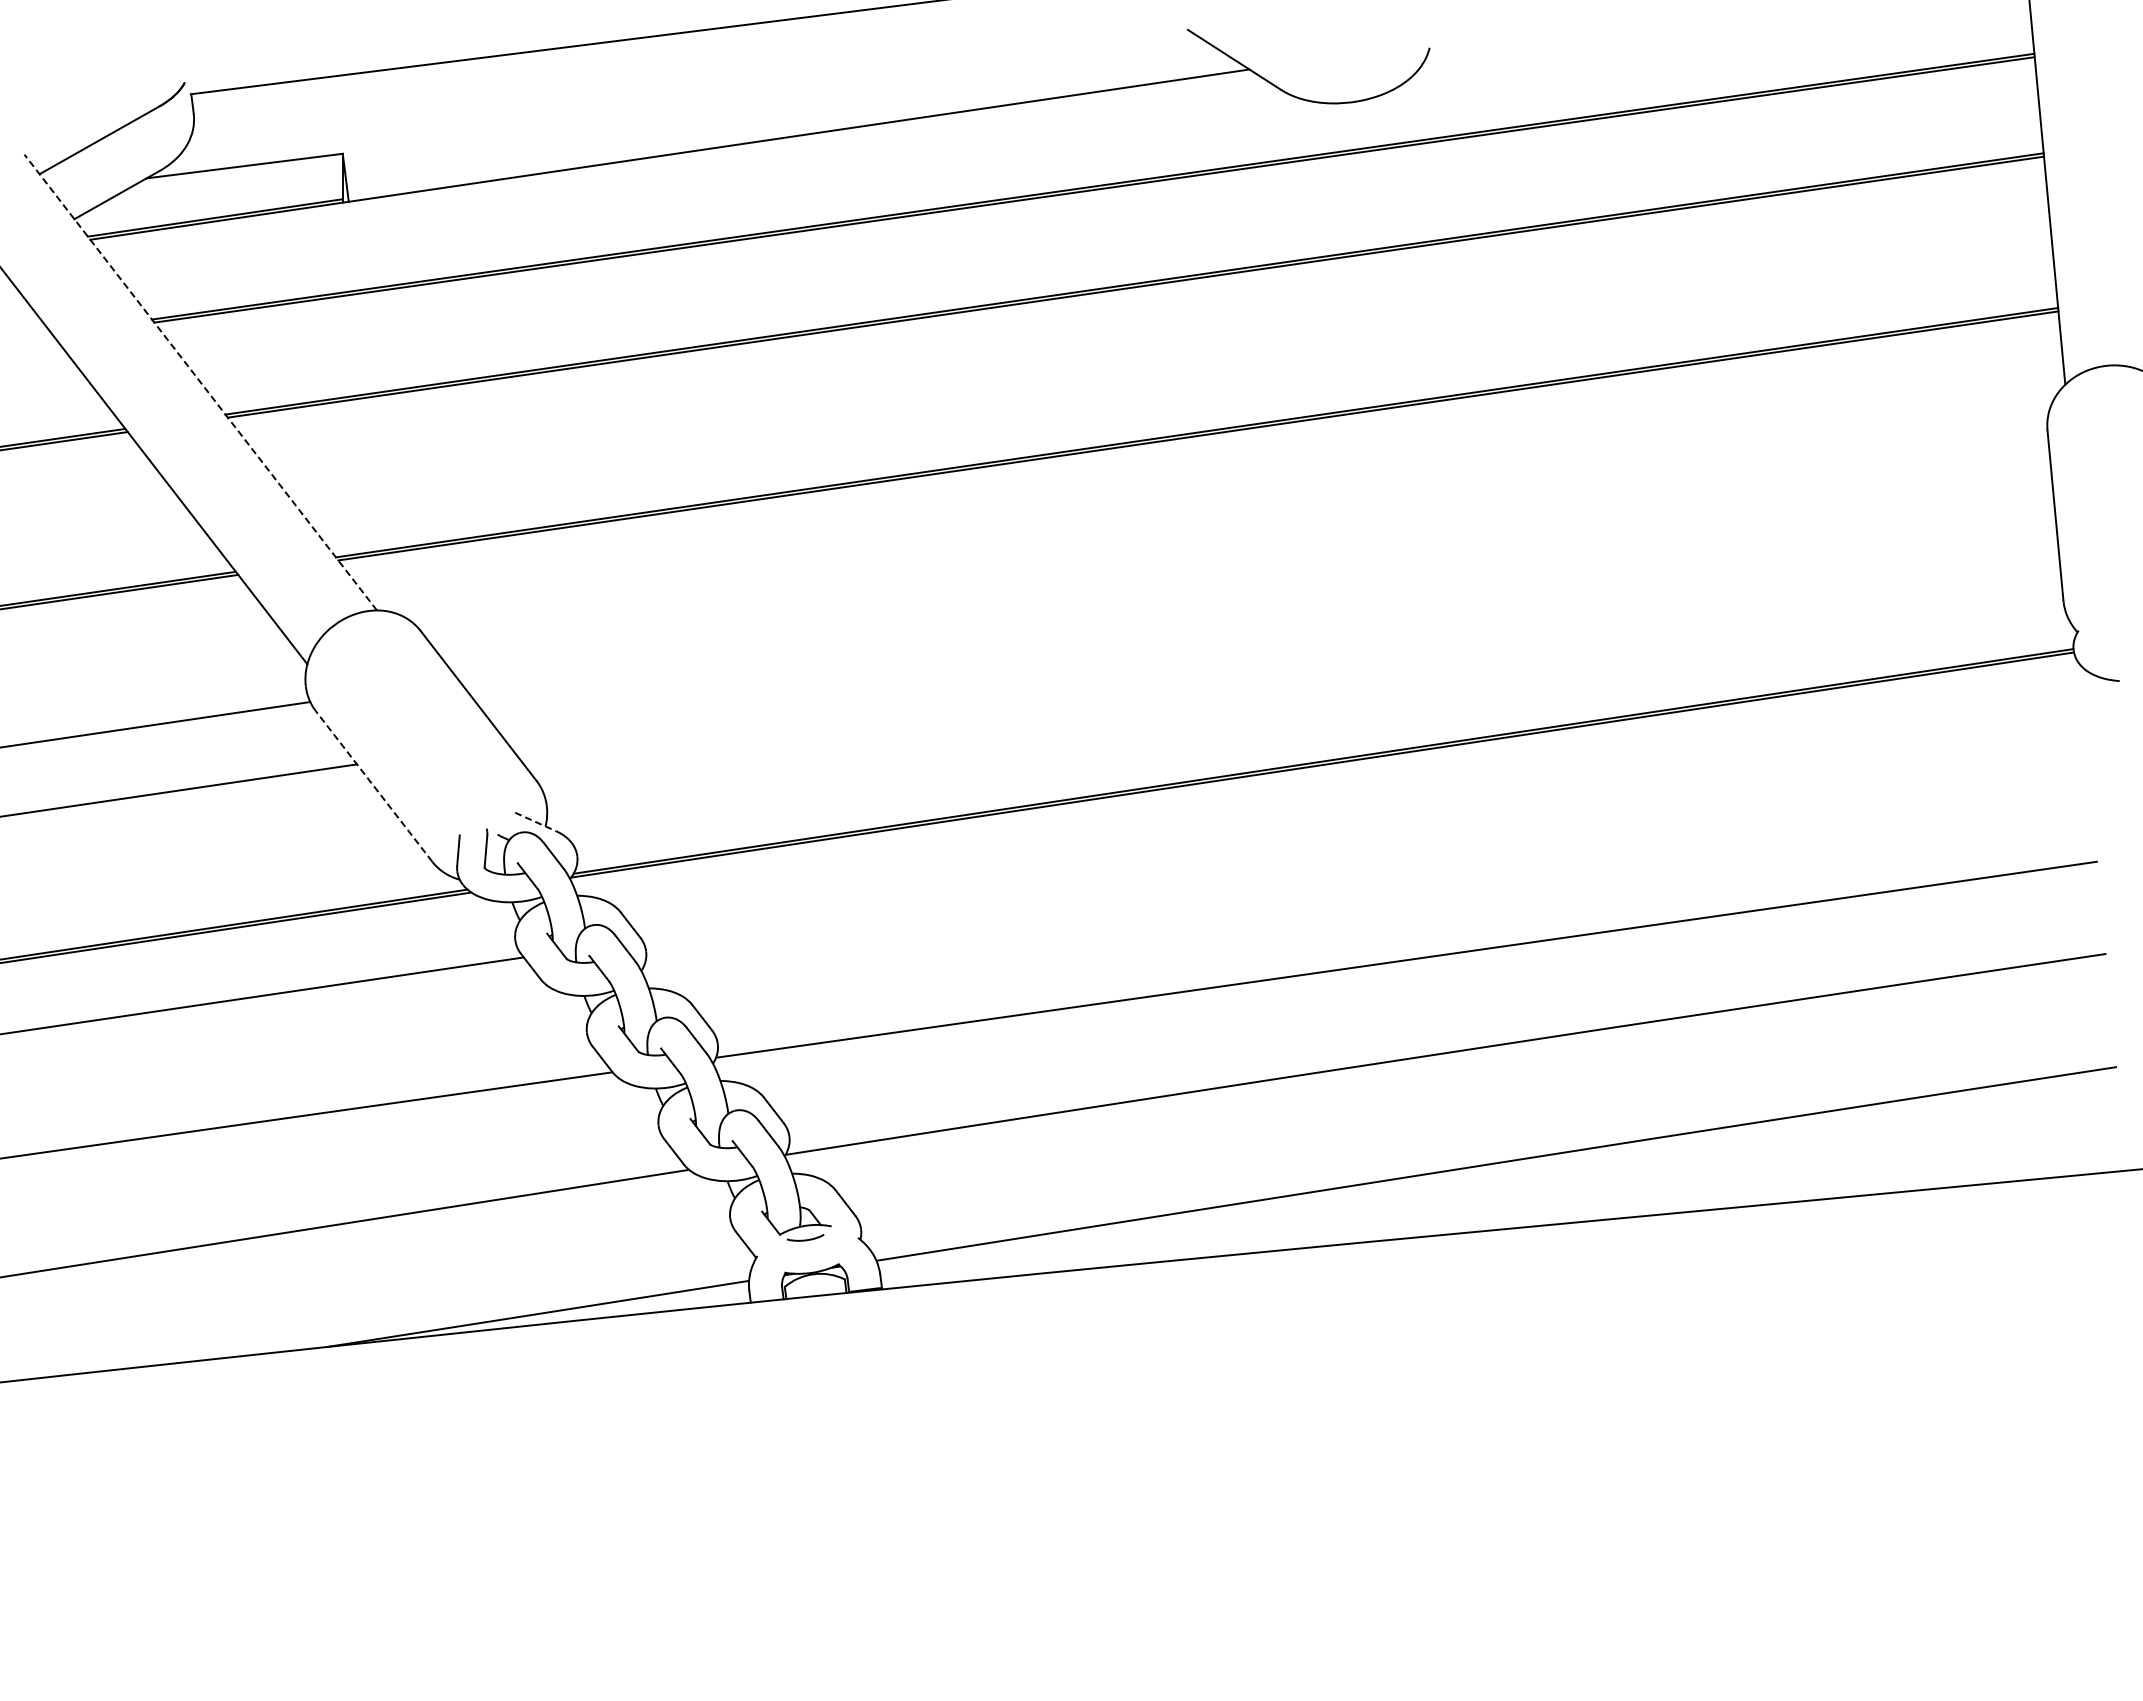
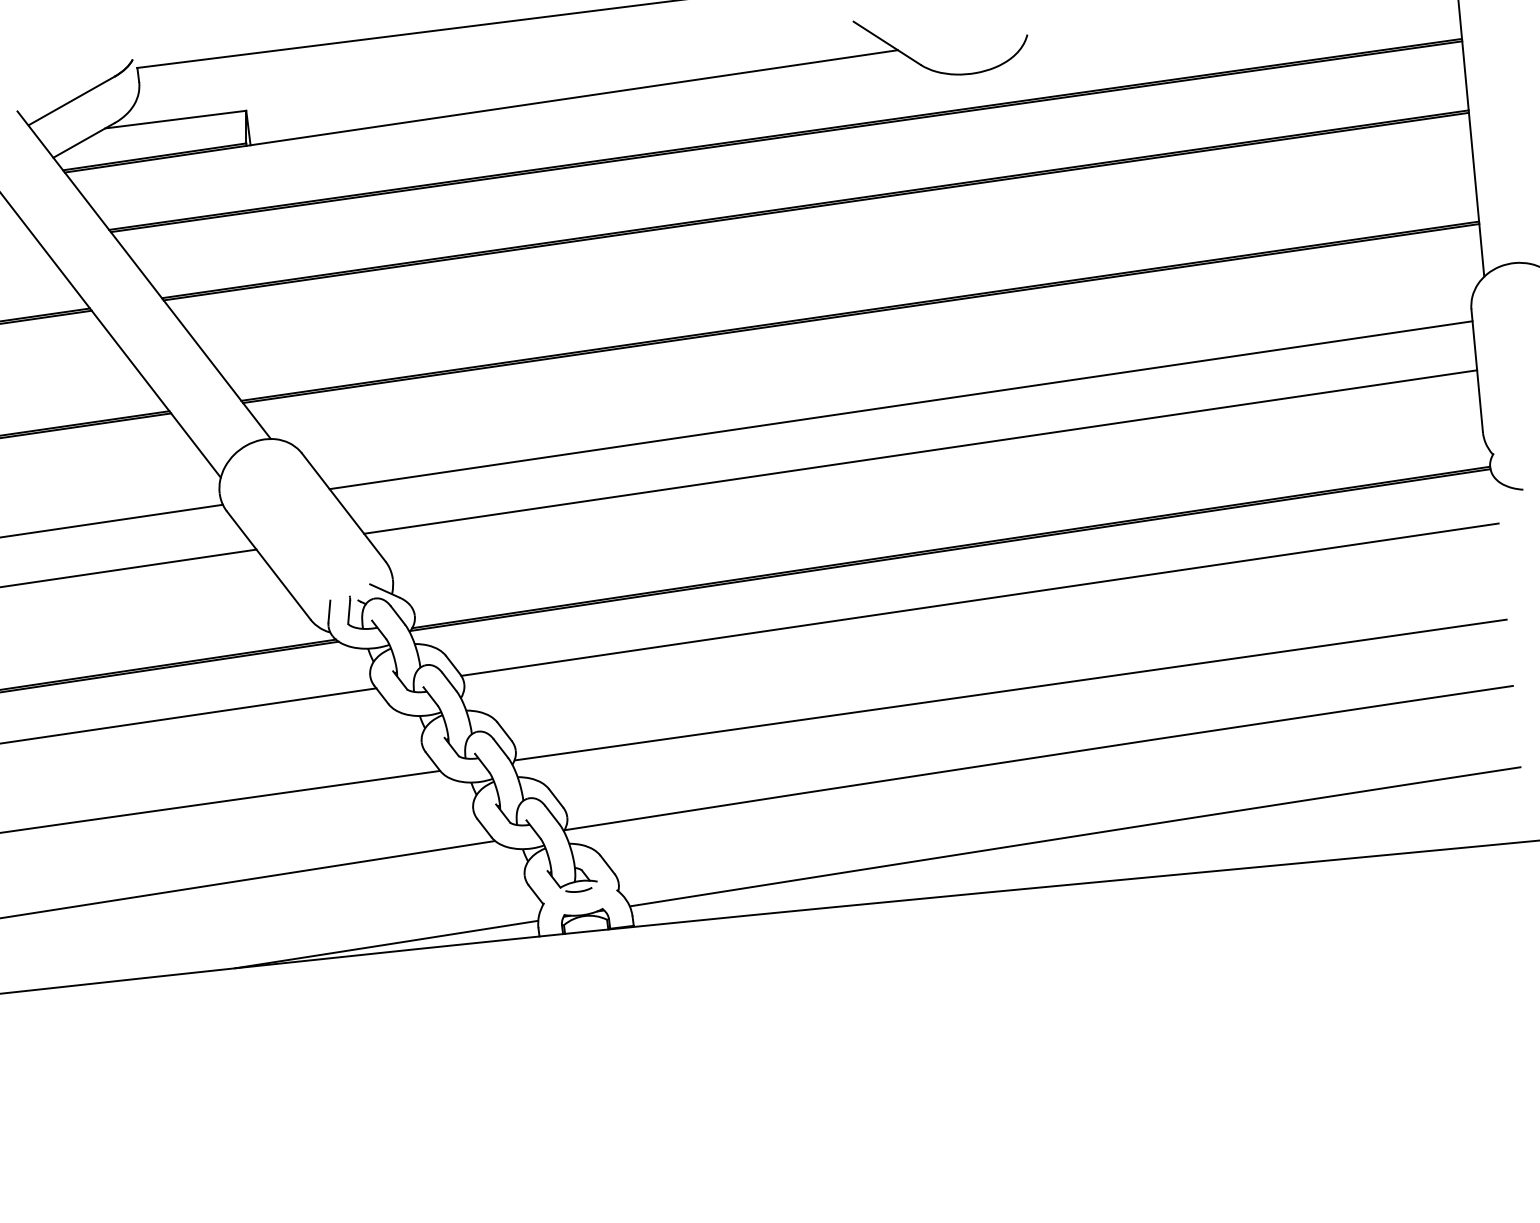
line: (200, 382) -> (144, 275), dashed -> solid
line: (1253, 563) -> (900, 405), added
line: (1280, 628) -> (920, 451), added
line: (374, 786) -> (269, 565), dashed -> solid
line: (535, 822) -> (384, 591), dashed -> solid
line: (1363, 834) -> (979, 600), added

